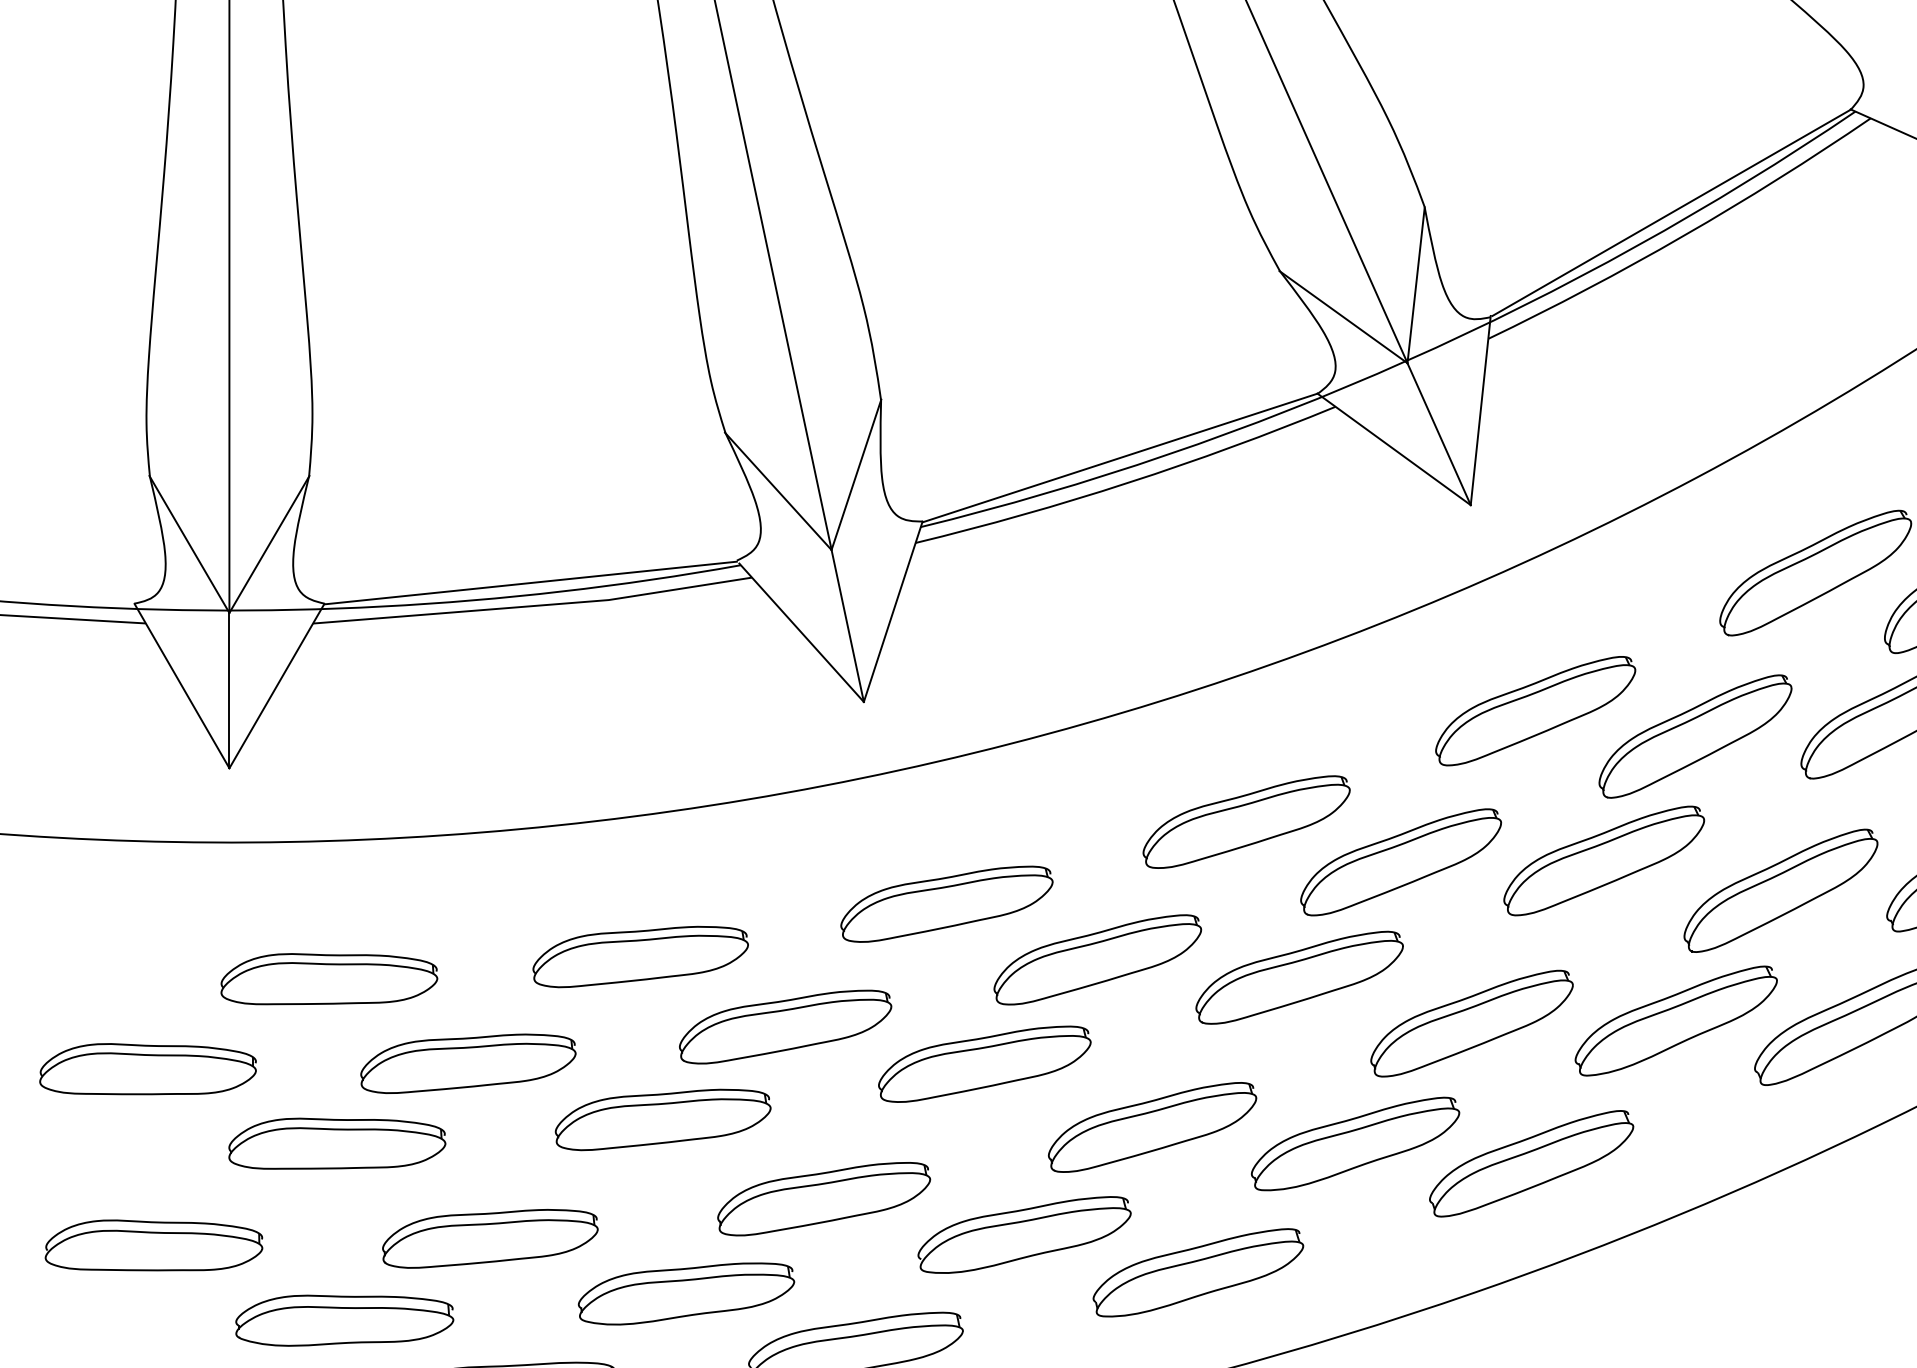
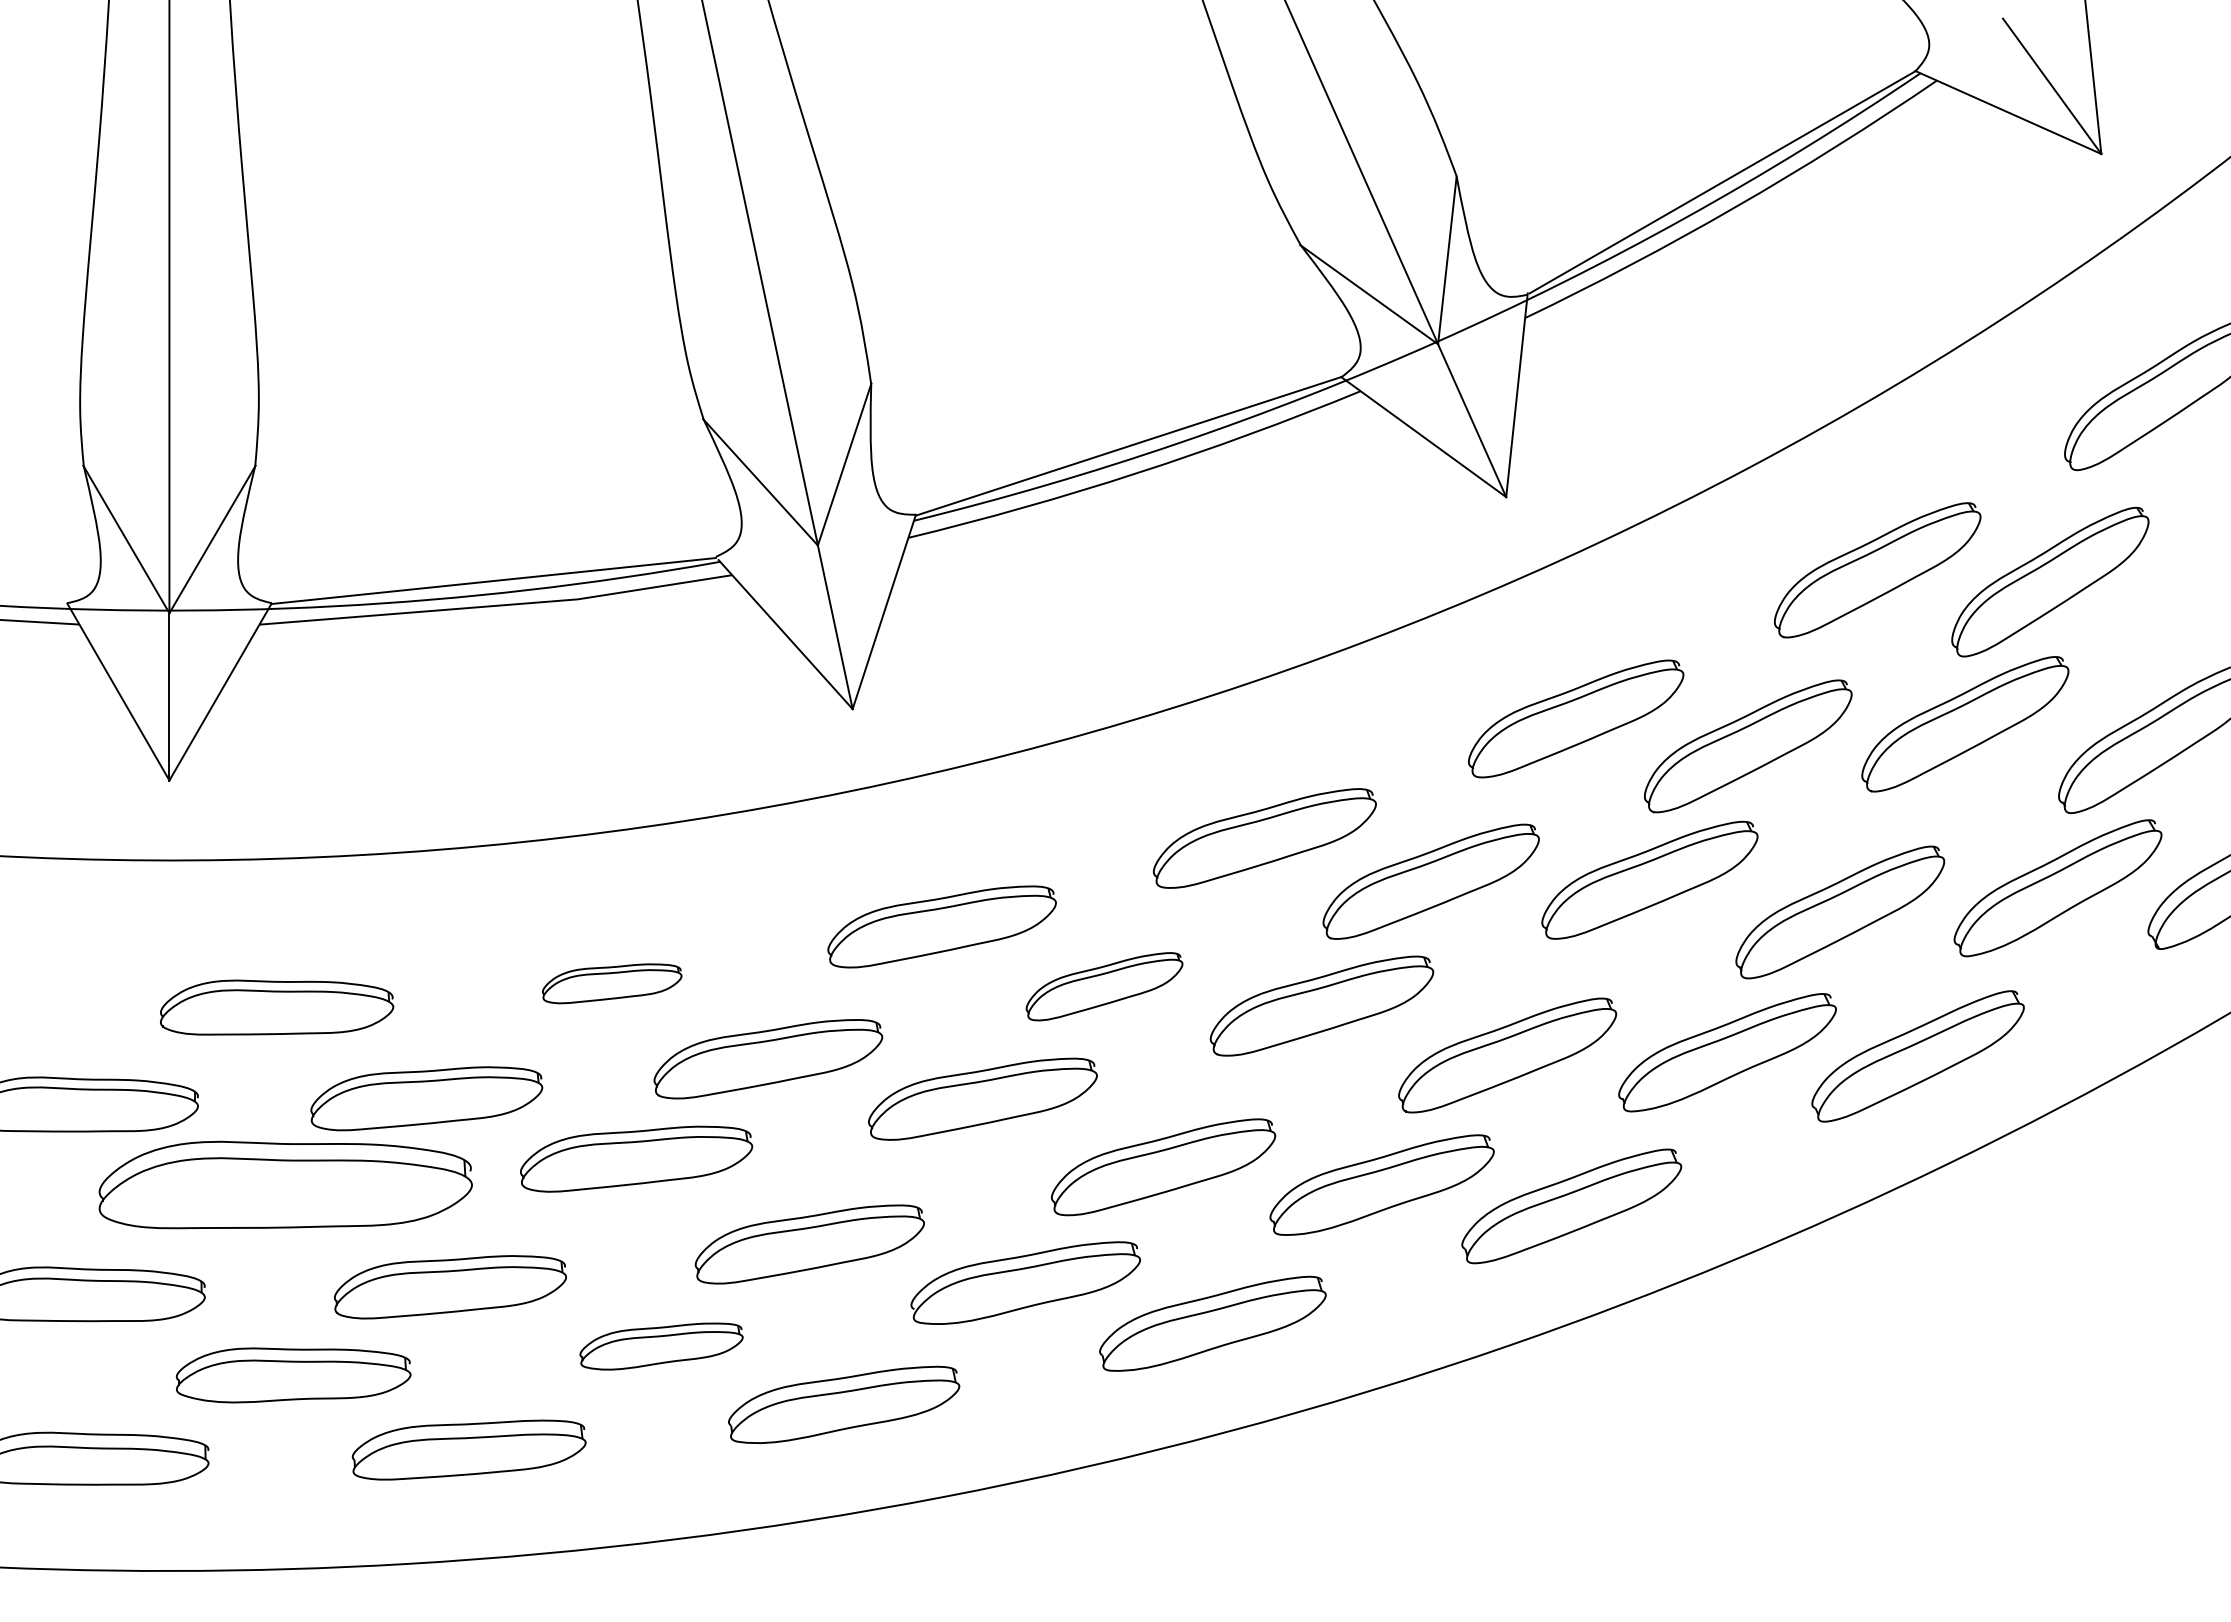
part: (639, 956) -> (611, 983), size x0.6
part: (1097, 959) -> (1104, 986), size x0.7
part: (337, 1143) -> (285, 1184), size x1.6
part: (686, 1293) -> (661, 1346), size x0.7

